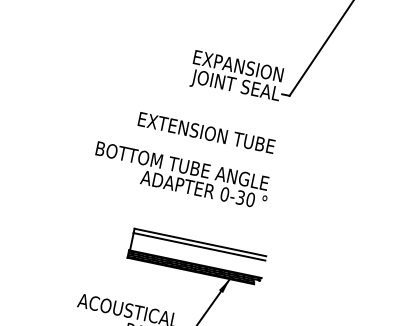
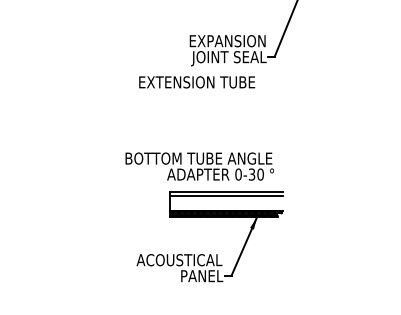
text: (207, 133) -> (197, 82), moved
text: (181, 175) -> (199, 166), moved

